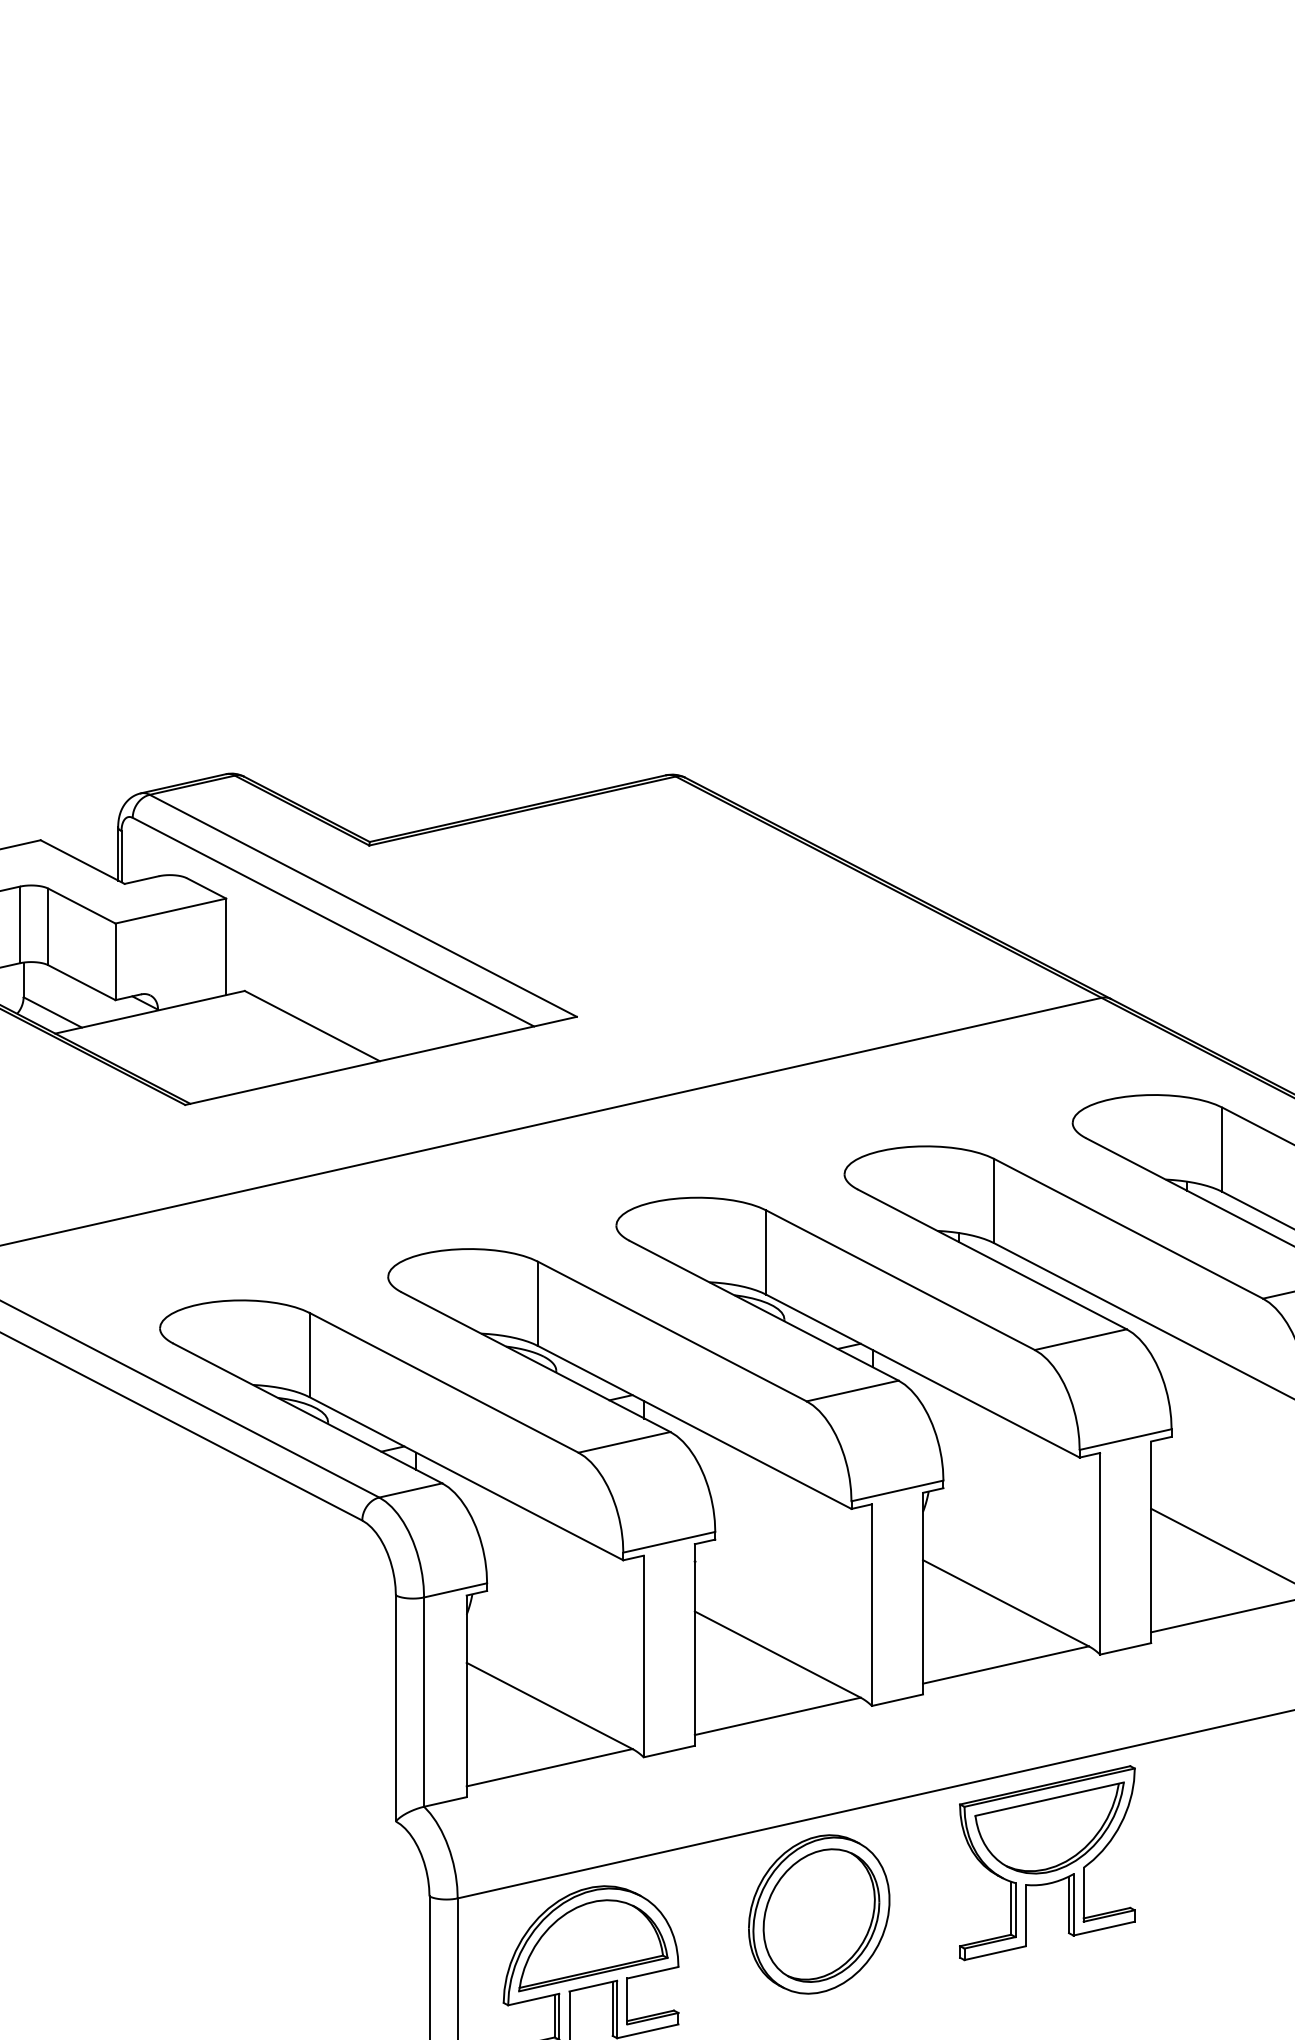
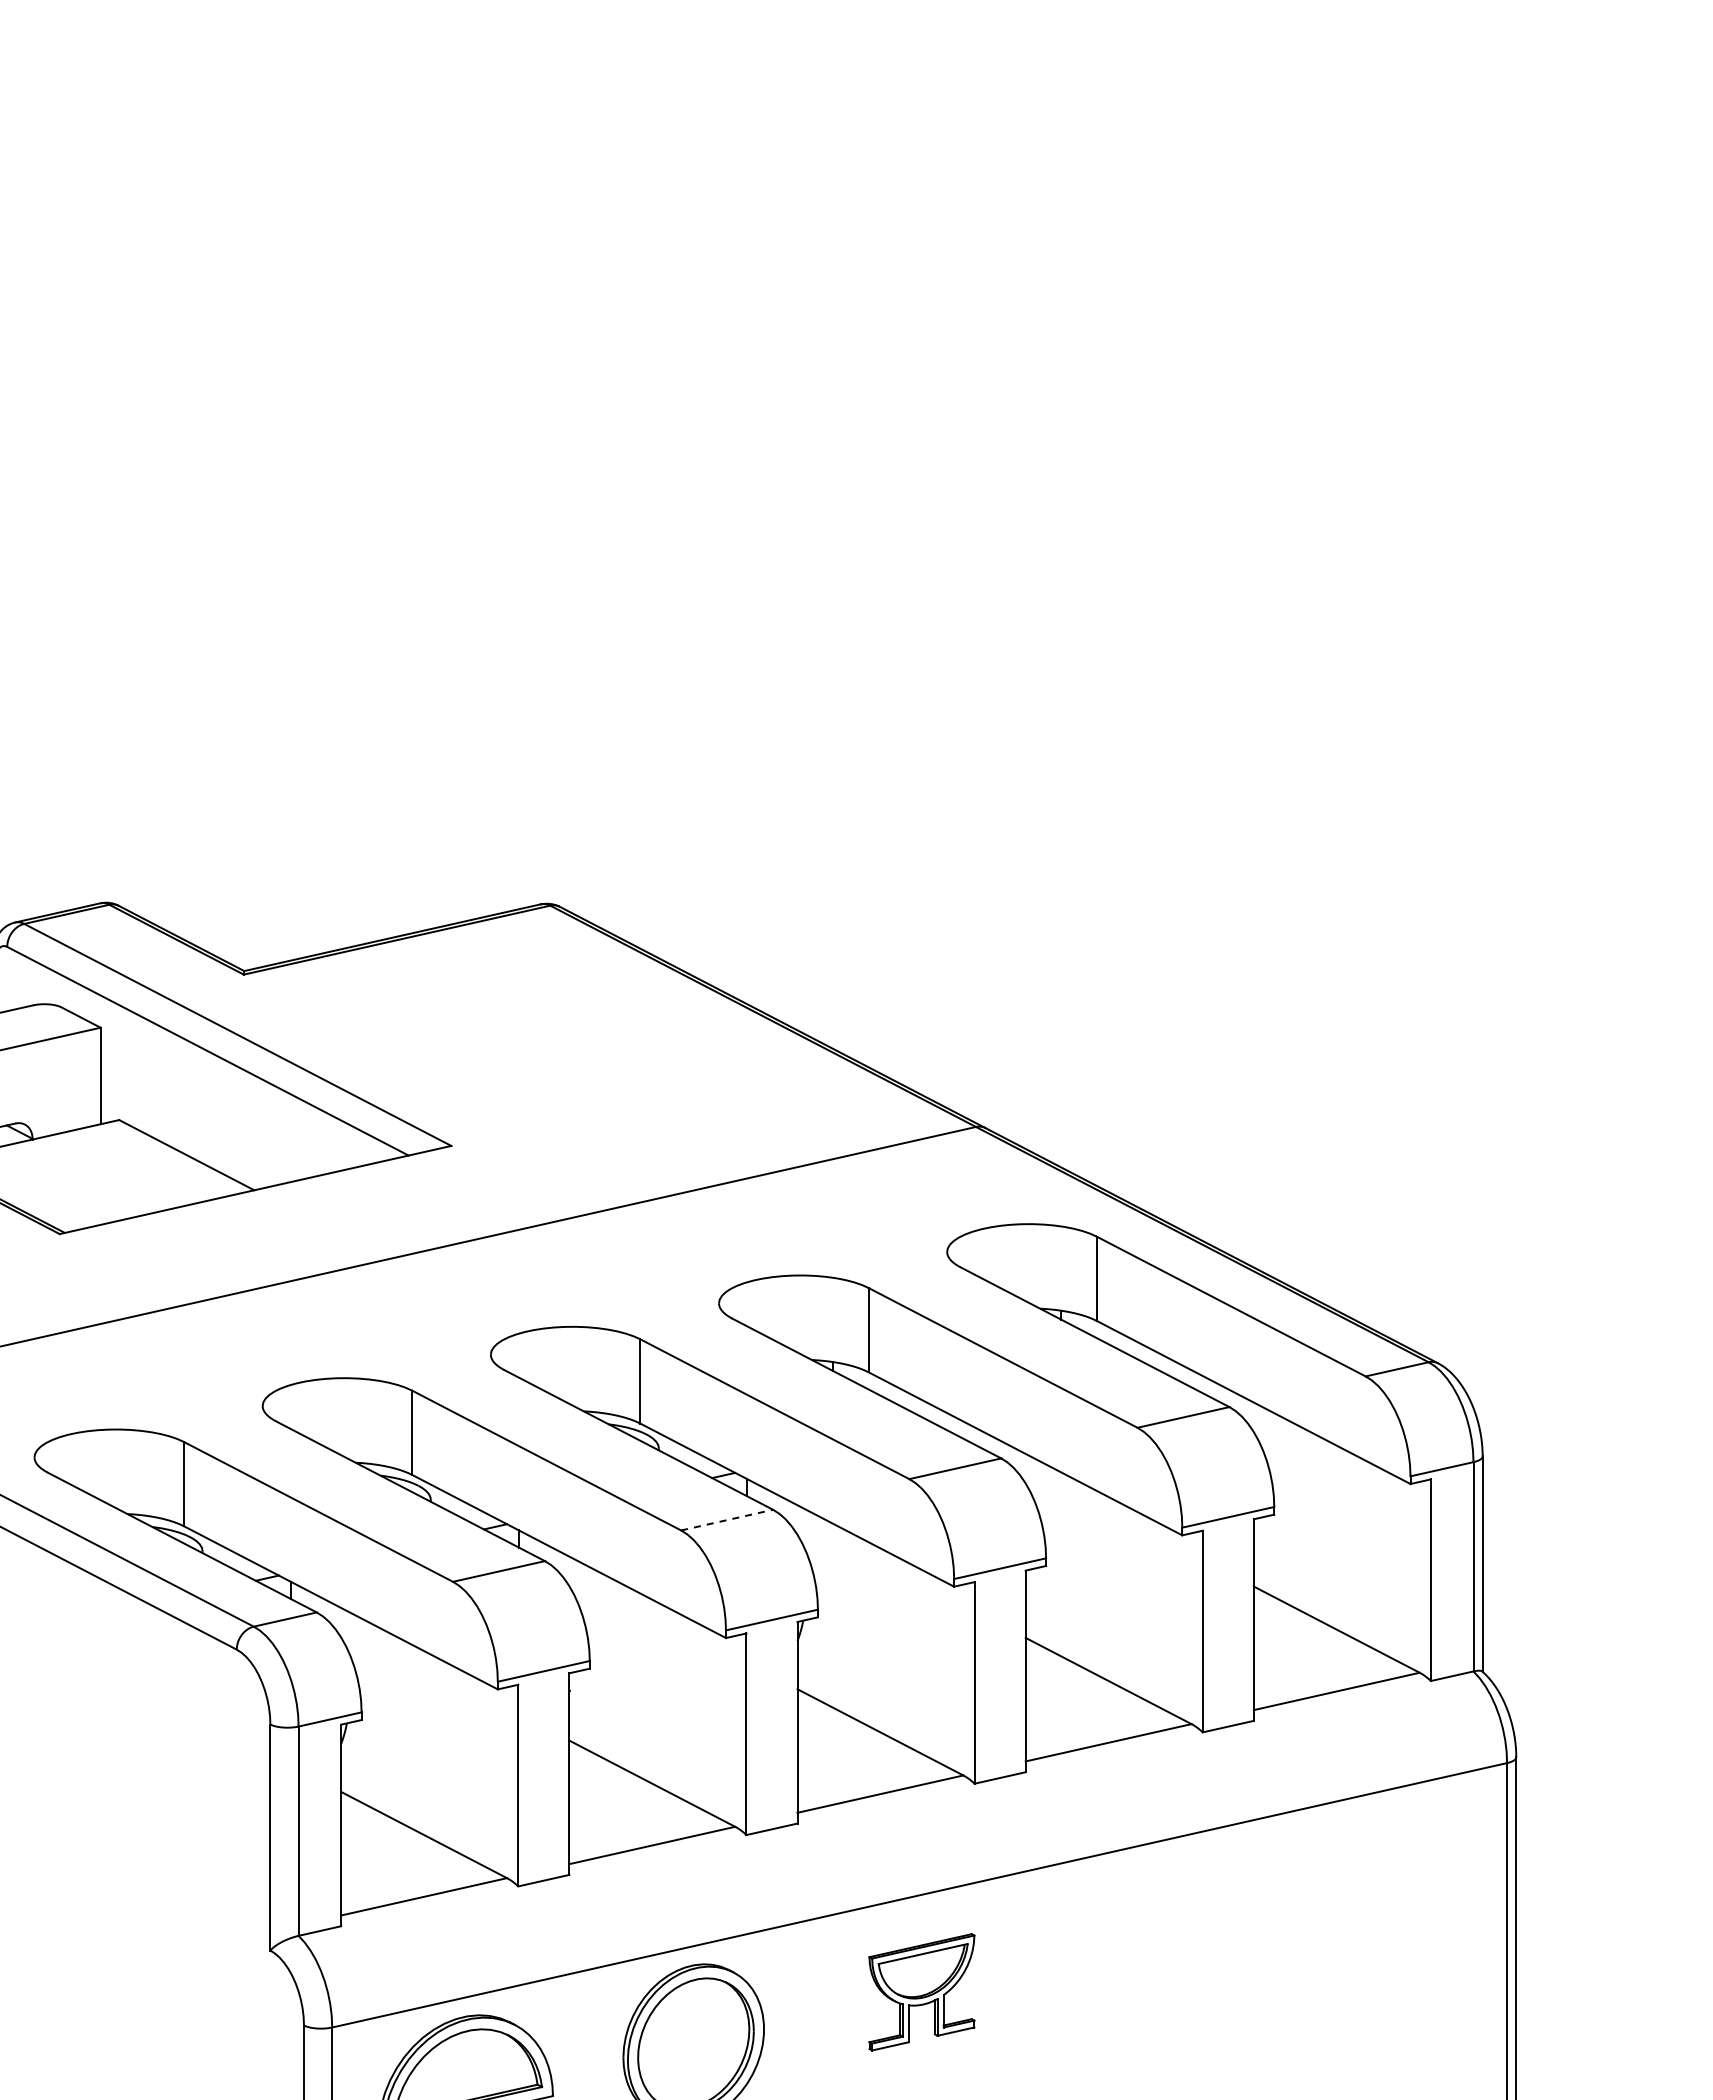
line: (853, 1391) -> (727, 1520), solid -> dashed
part: (1047, 1863) -> (921, 1992), size x0.6

